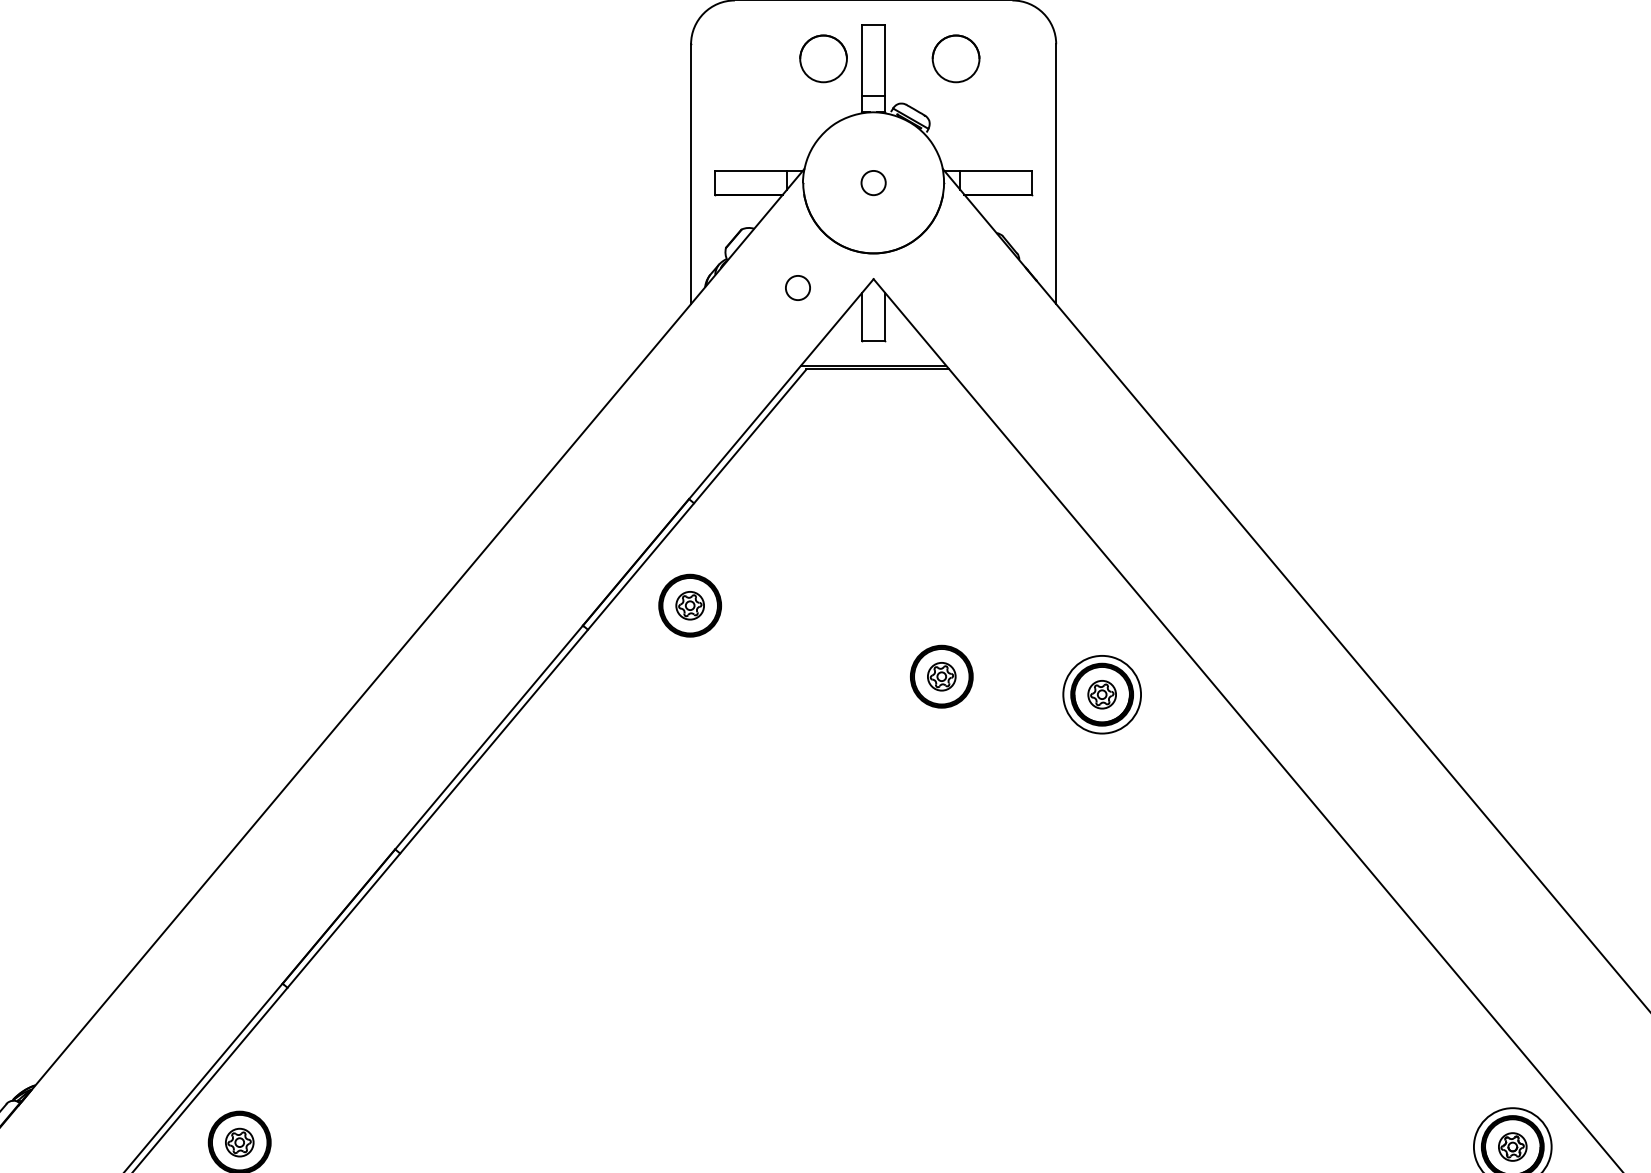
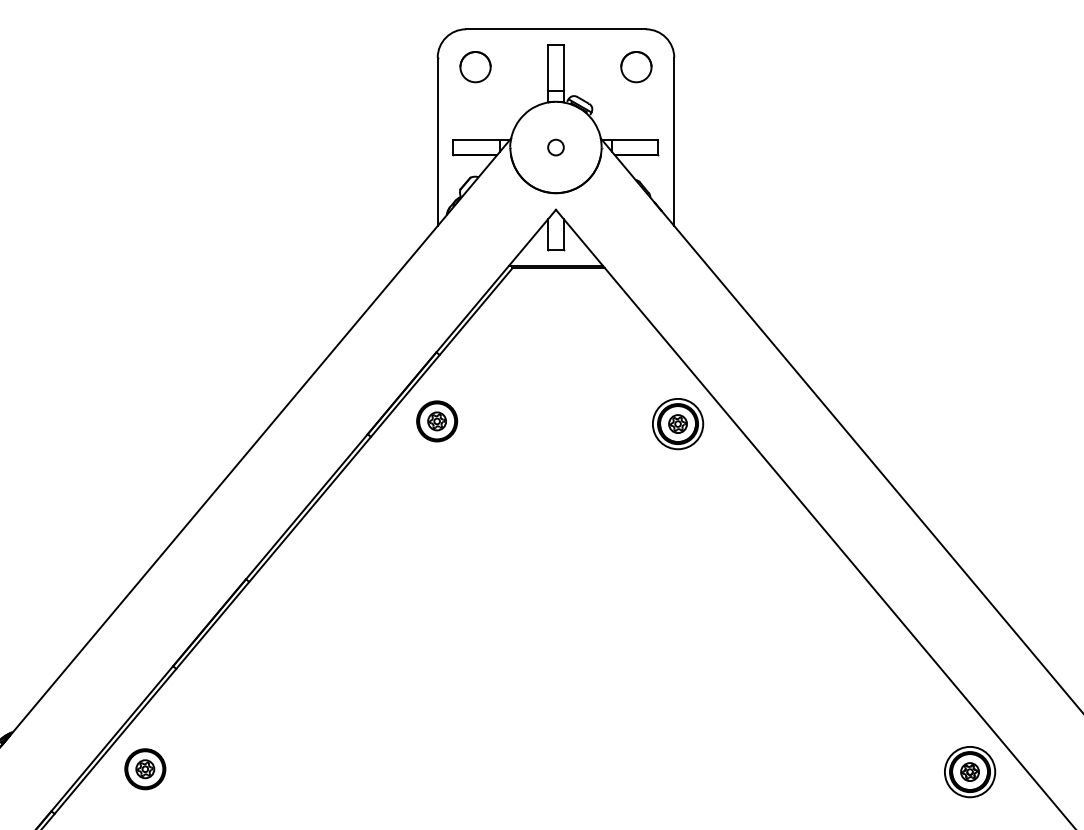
circle: (823, 59) -> (475, 67), moved
circle: (956, 59) -> (636, 67), moved
circle: (797, 287) -> (506, 215), removed
part: (942, 676) -> (600, 467), removed
part: (1102, 695) -> (678, 424), moved

